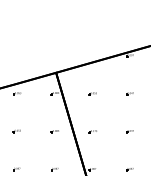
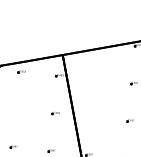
part: (92, 93) -> (96, 79), removed
part: (16, 131) -> (17, 109), removed
part: (92, 131) -> (92, 117), removed

